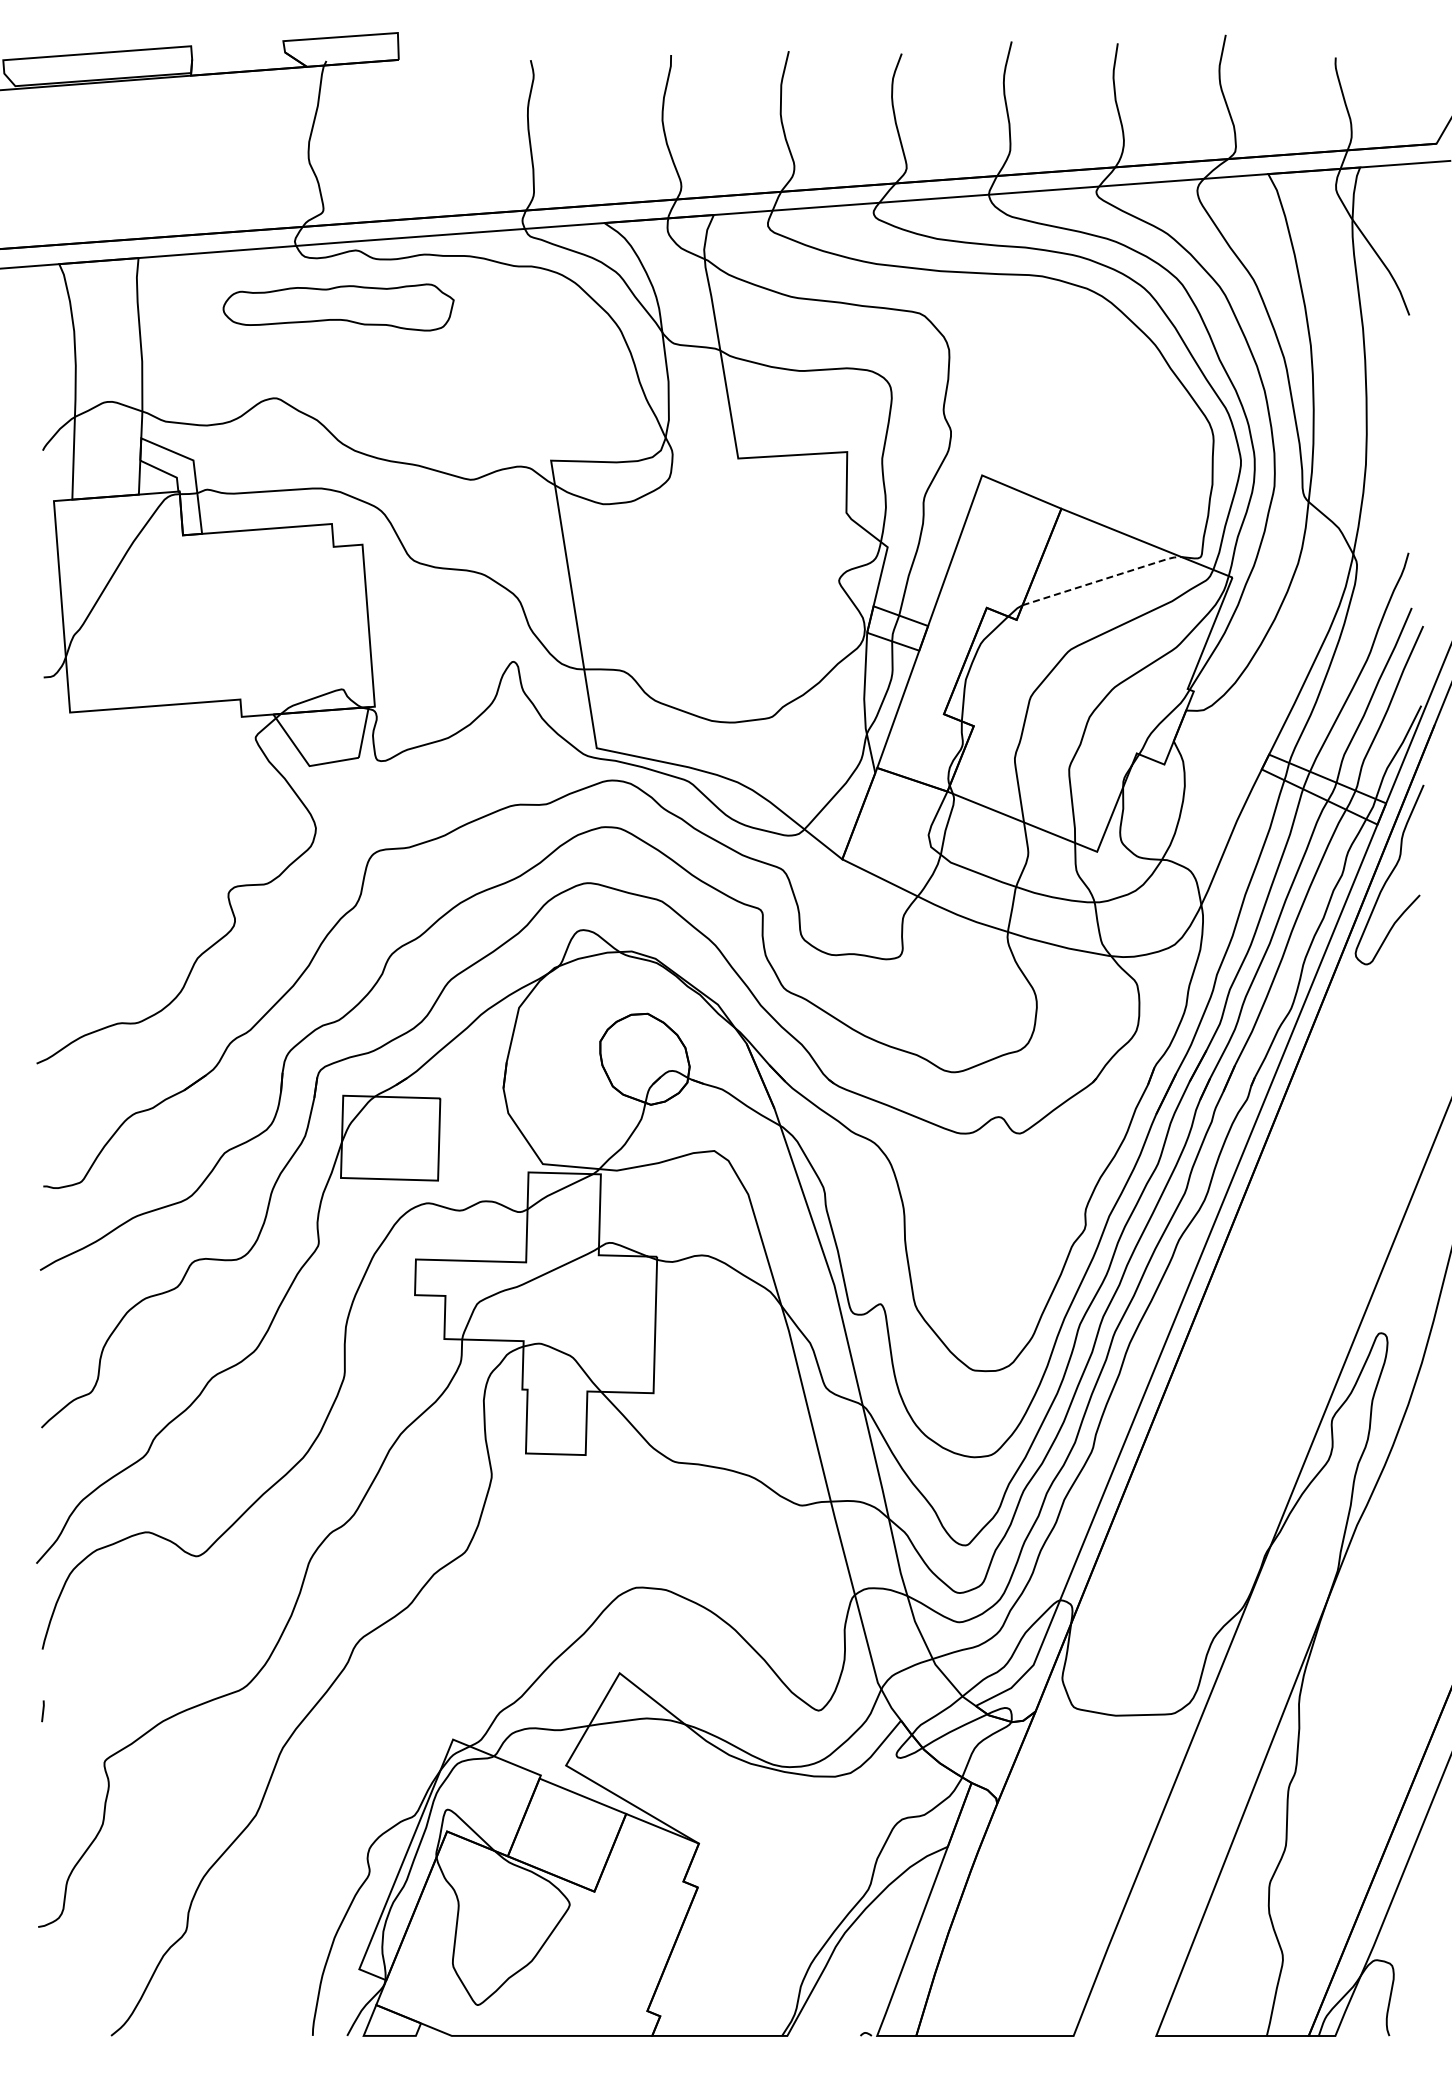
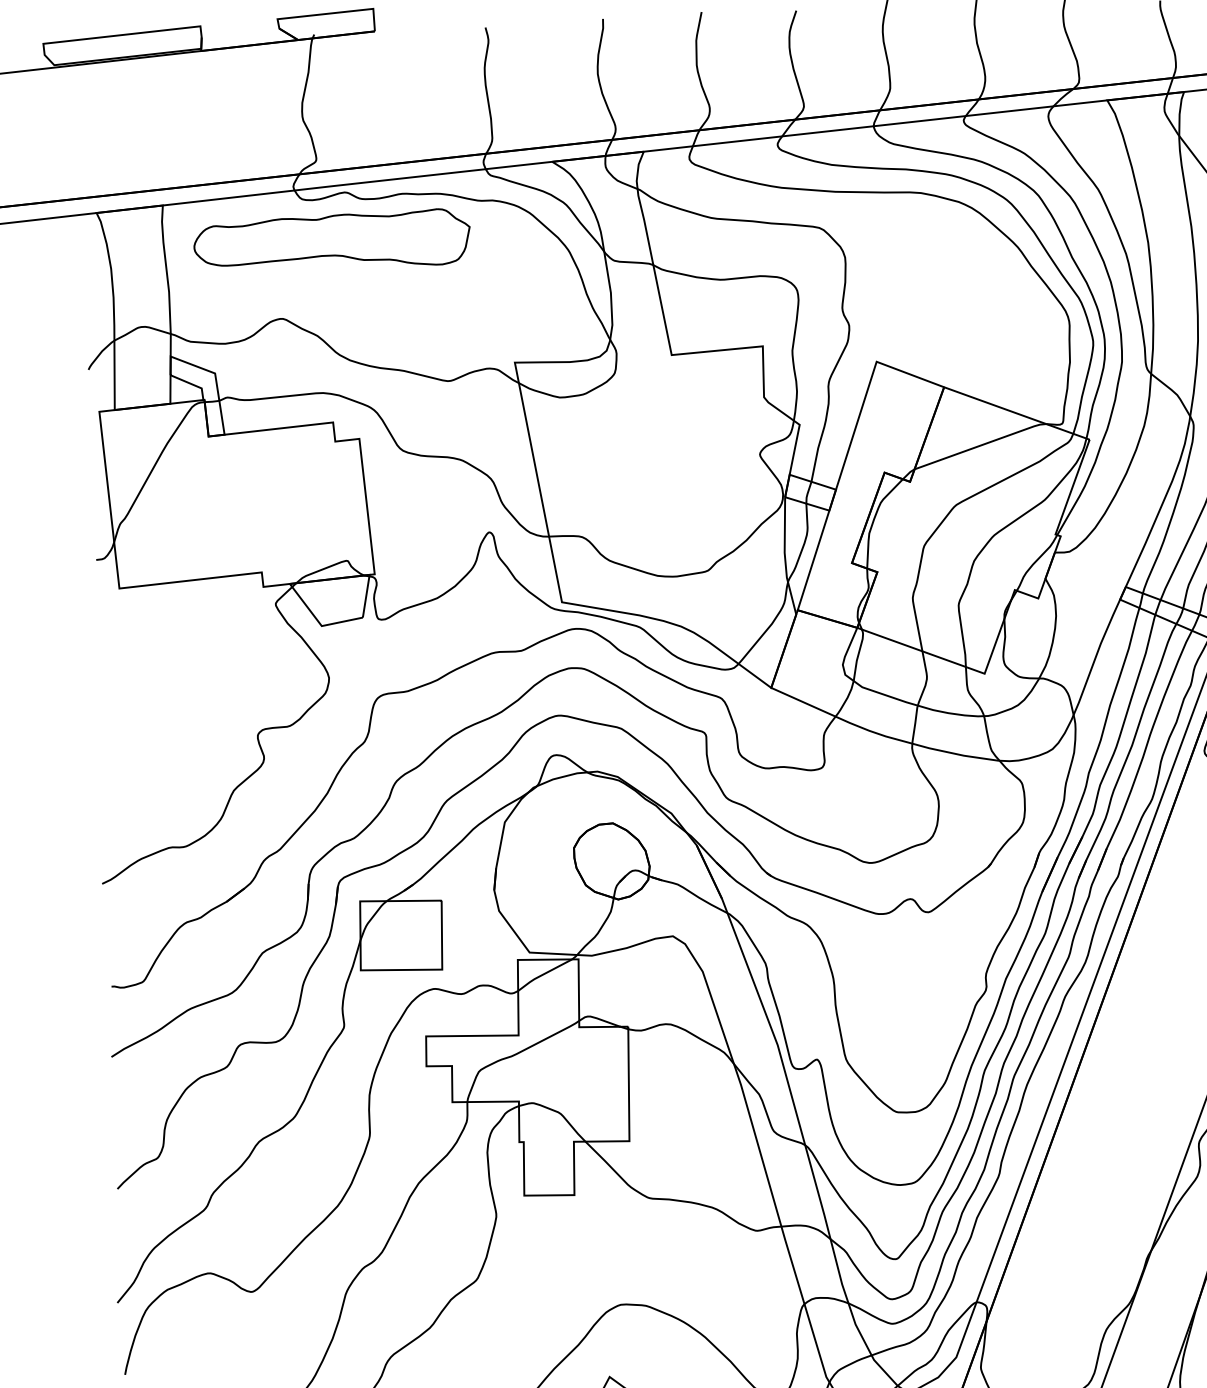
part: (338, 307) -> (331, 240), size x1.43
line: (1103, 579) -> (981, 445), dashed -> solid

